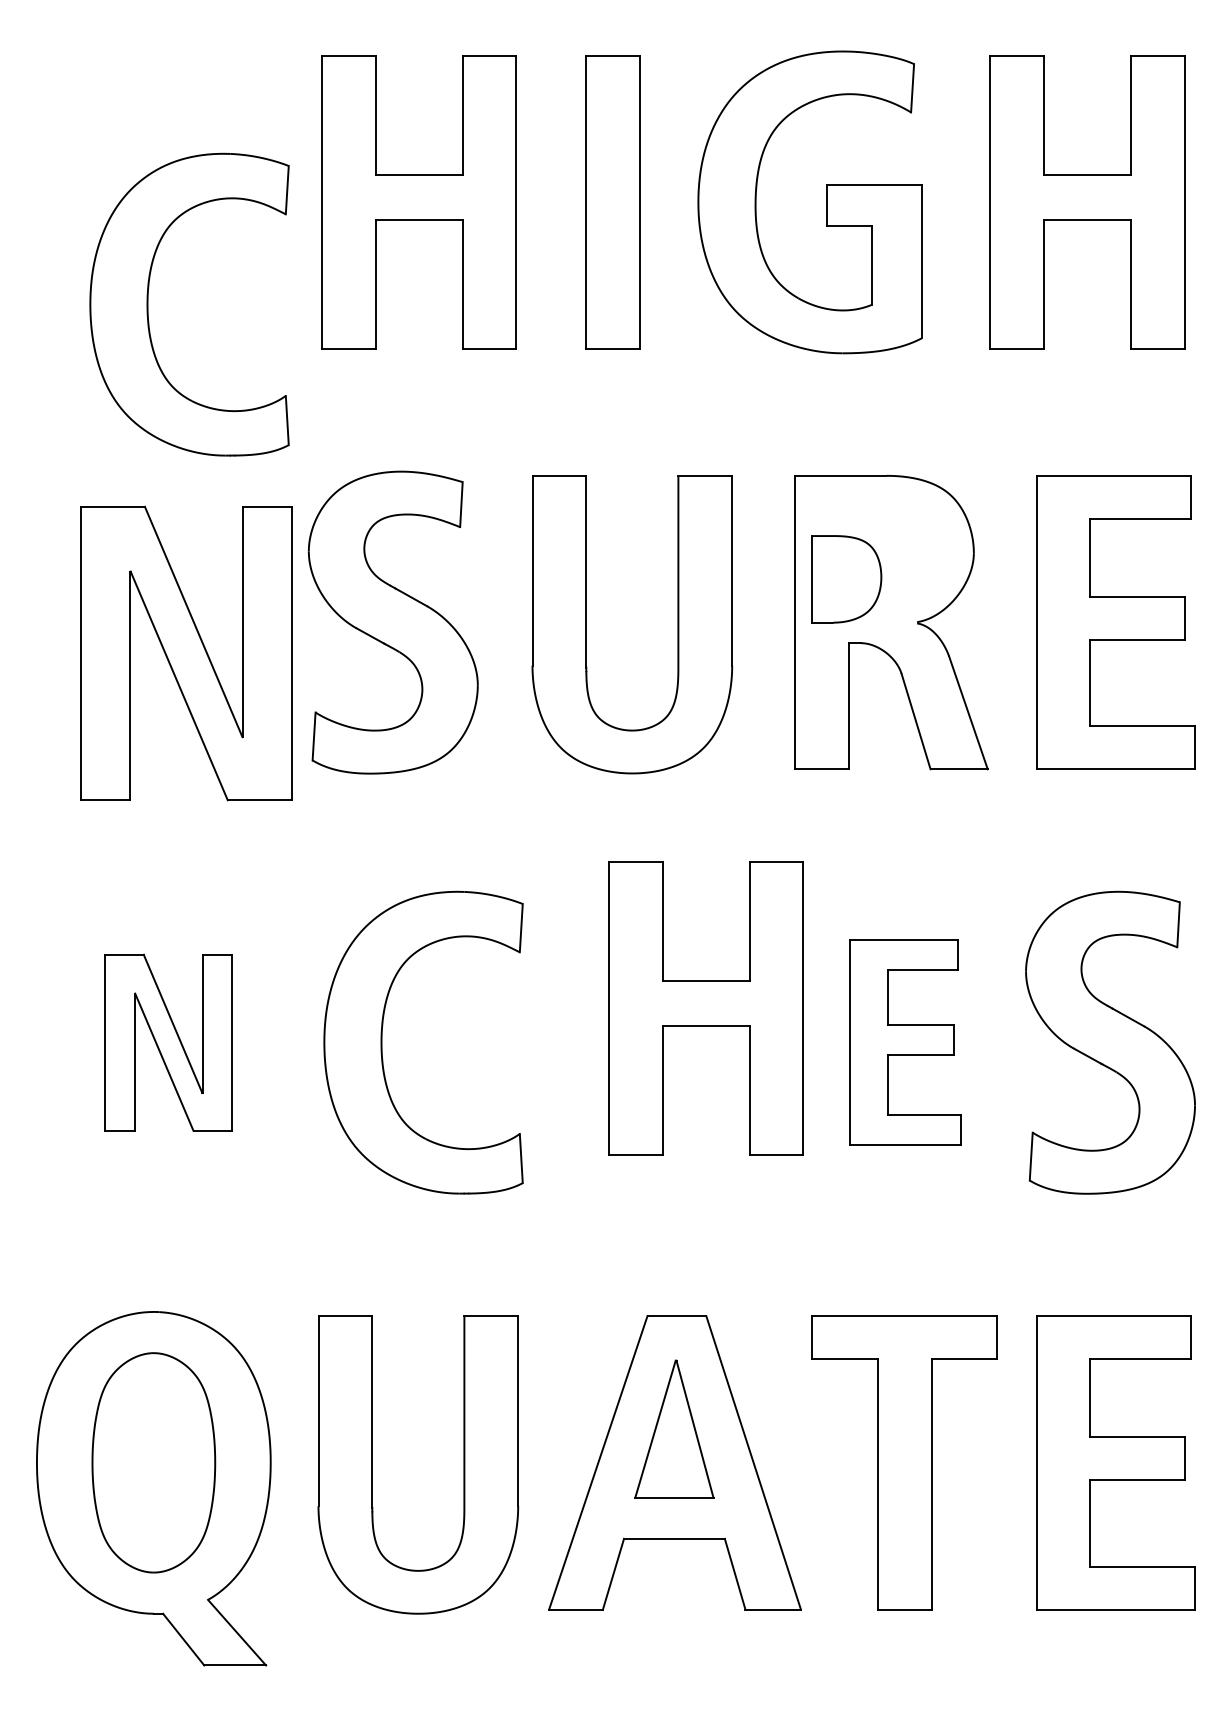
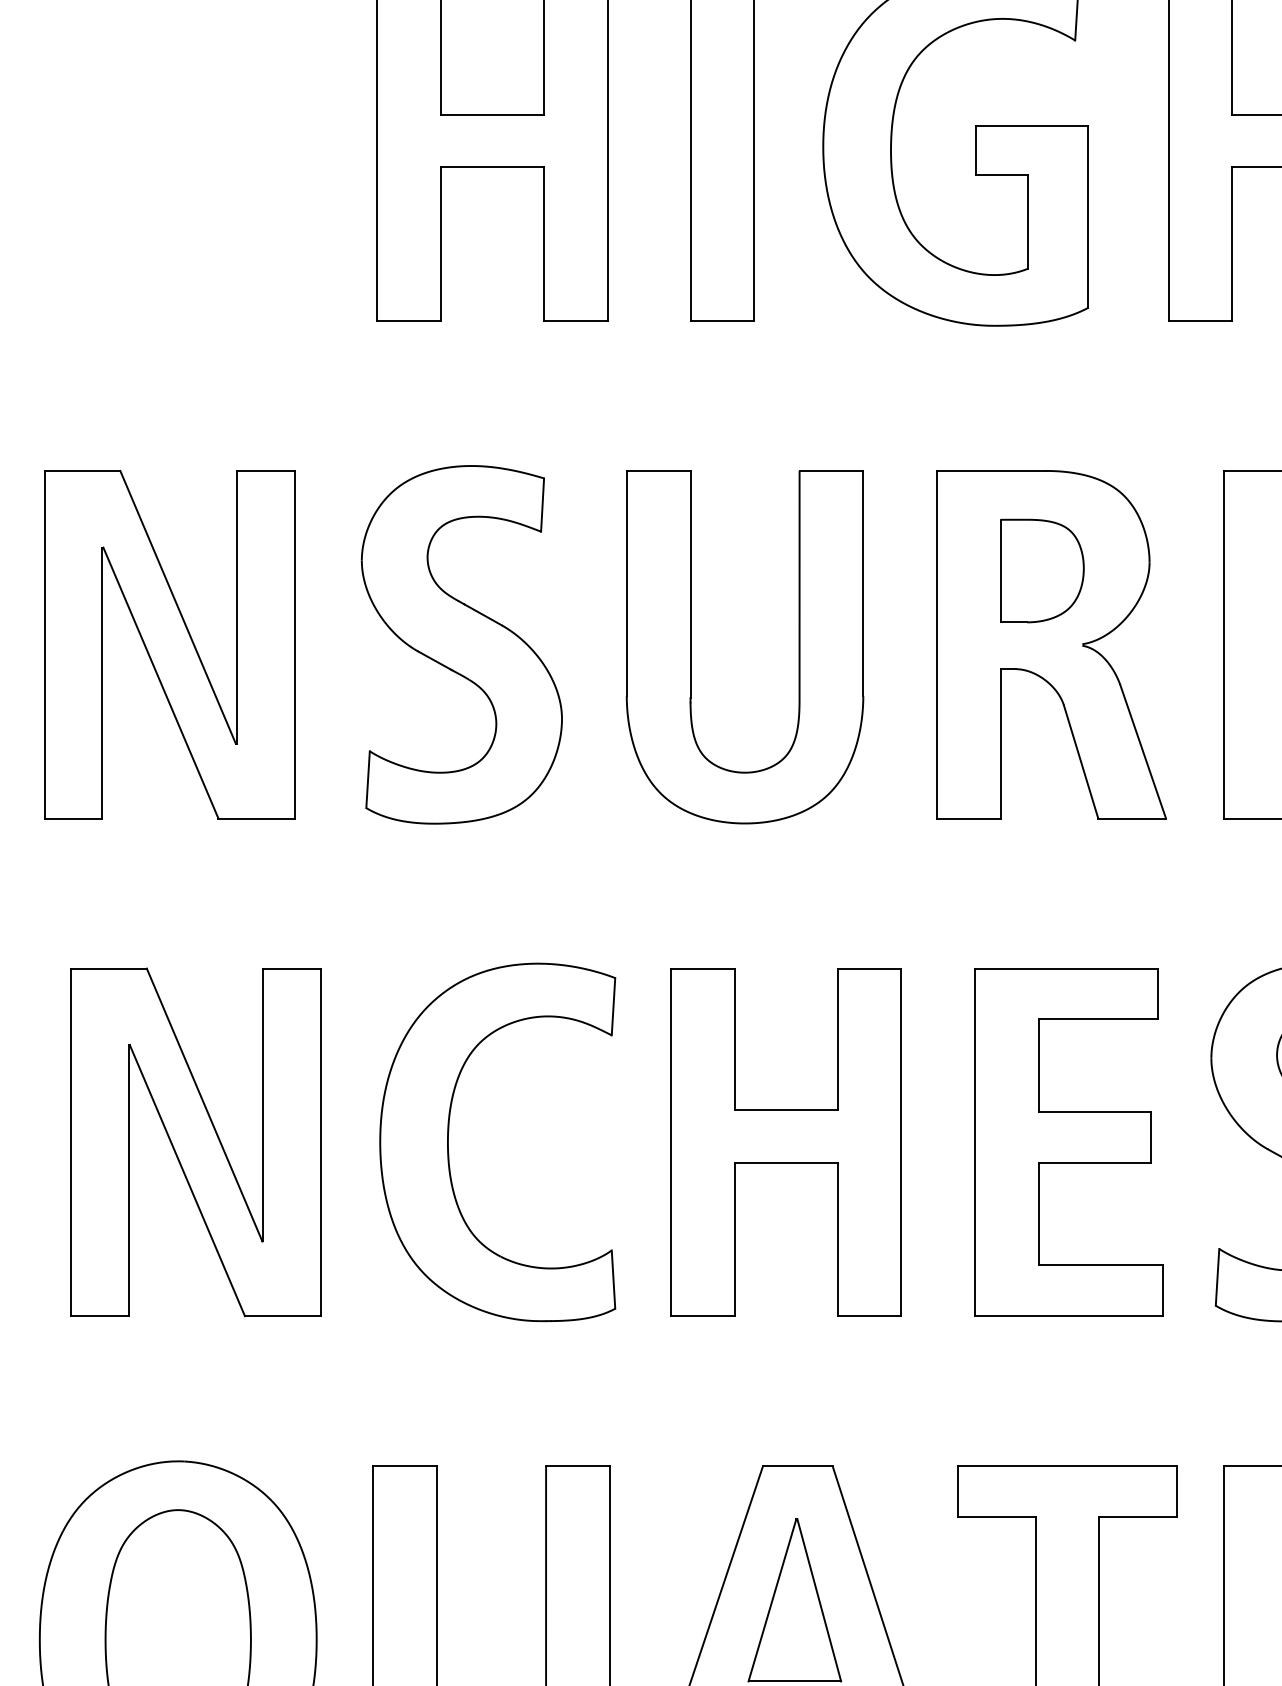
part: (148, 304) -> (171, 268), removed
part: (846, 579) -> (1042, 571), moved
part: (186, 653) -> (169, 644), moved
part: (705, 1008) -> (785, 1142), moved
part: (168, 1042) -> (195, 1142), size x1.67
part: (905, 1042) -> (1068, 1142), size x1.43

